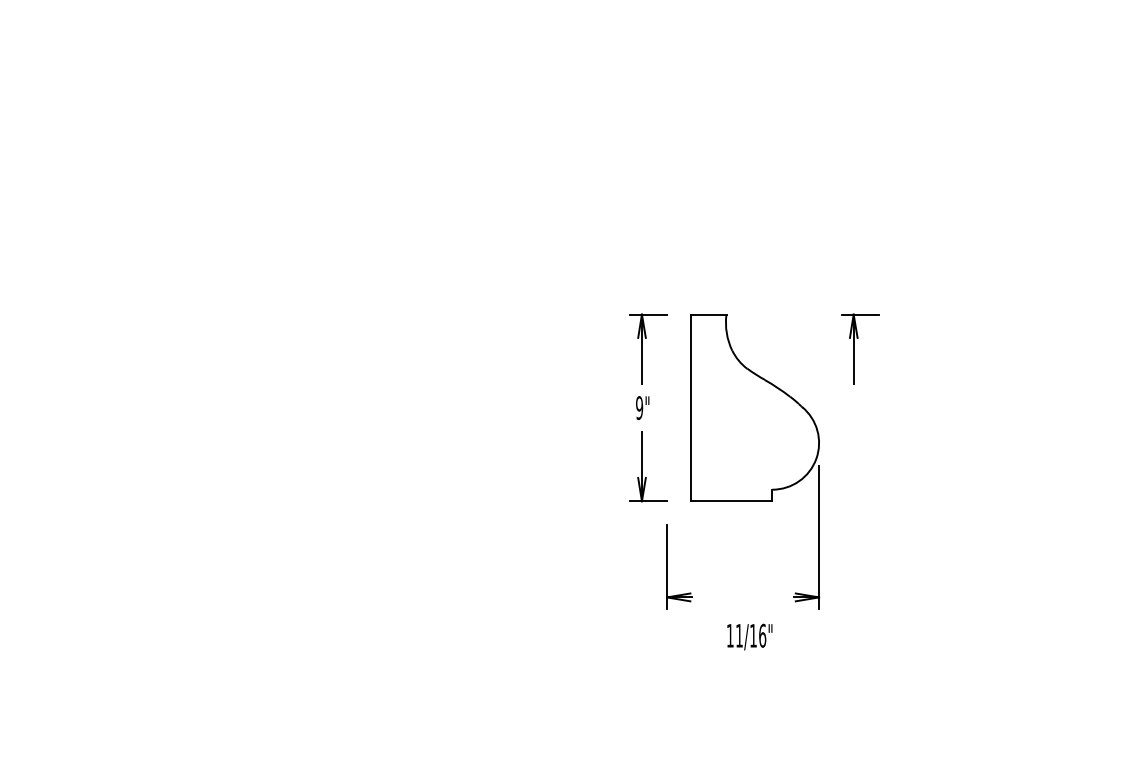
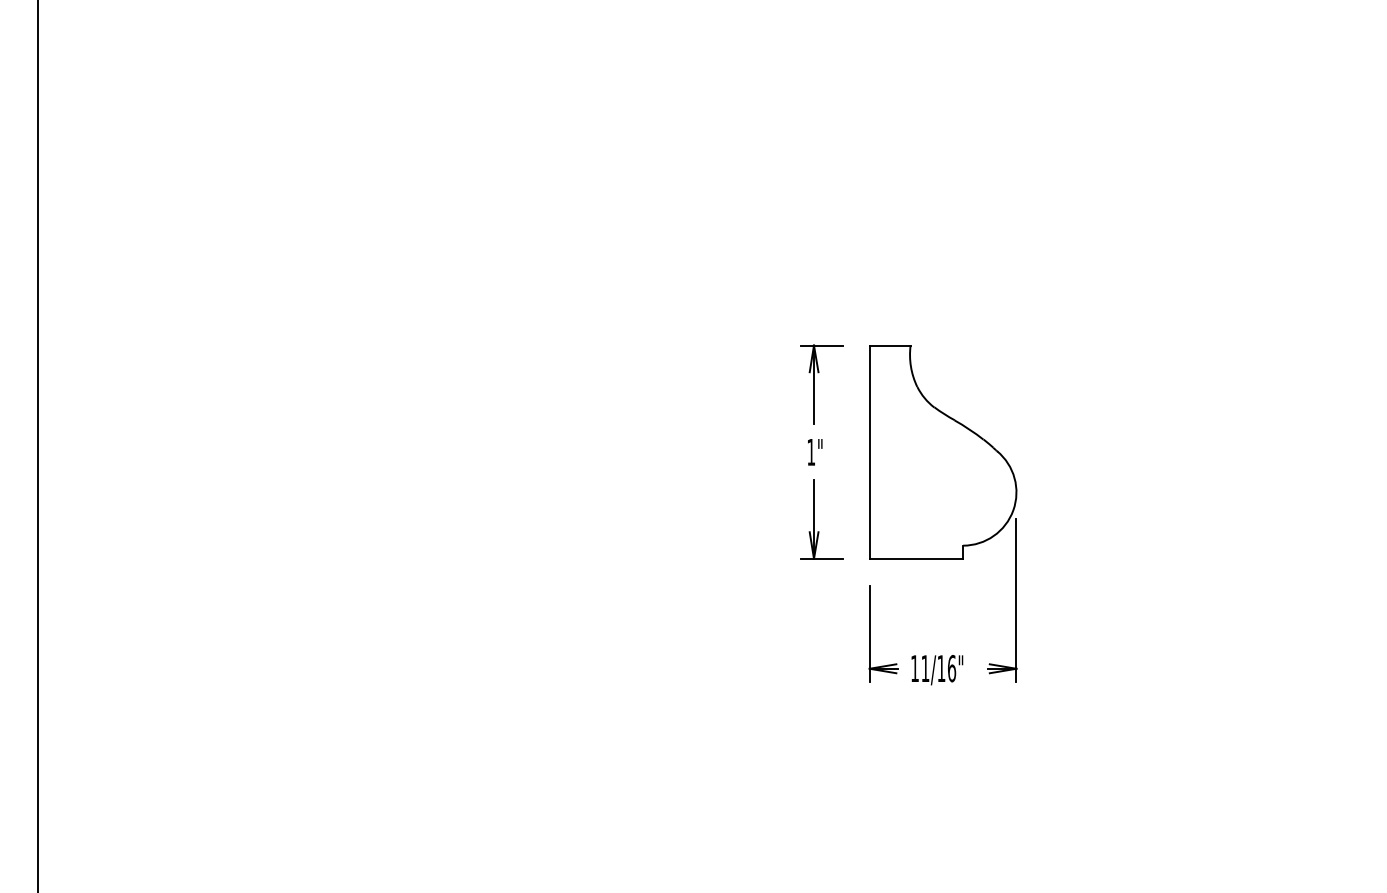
part: (854, 348) -> (1056, 384), removed
text: (639, 408) -> (811, 452), 9" -> 1"
part: (667, 566) -> (870, 633), moved
text: (749, 637) -> (937, 670), moved

